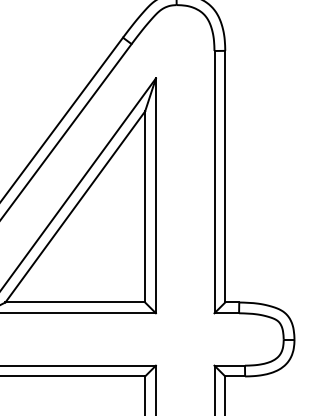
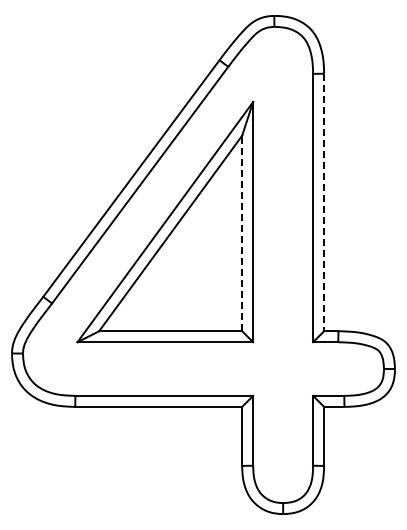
line: (225, 176) -> (324, 202), solid -> dashed
line: (145, 207) -> (242, 233), solid -> dashed

